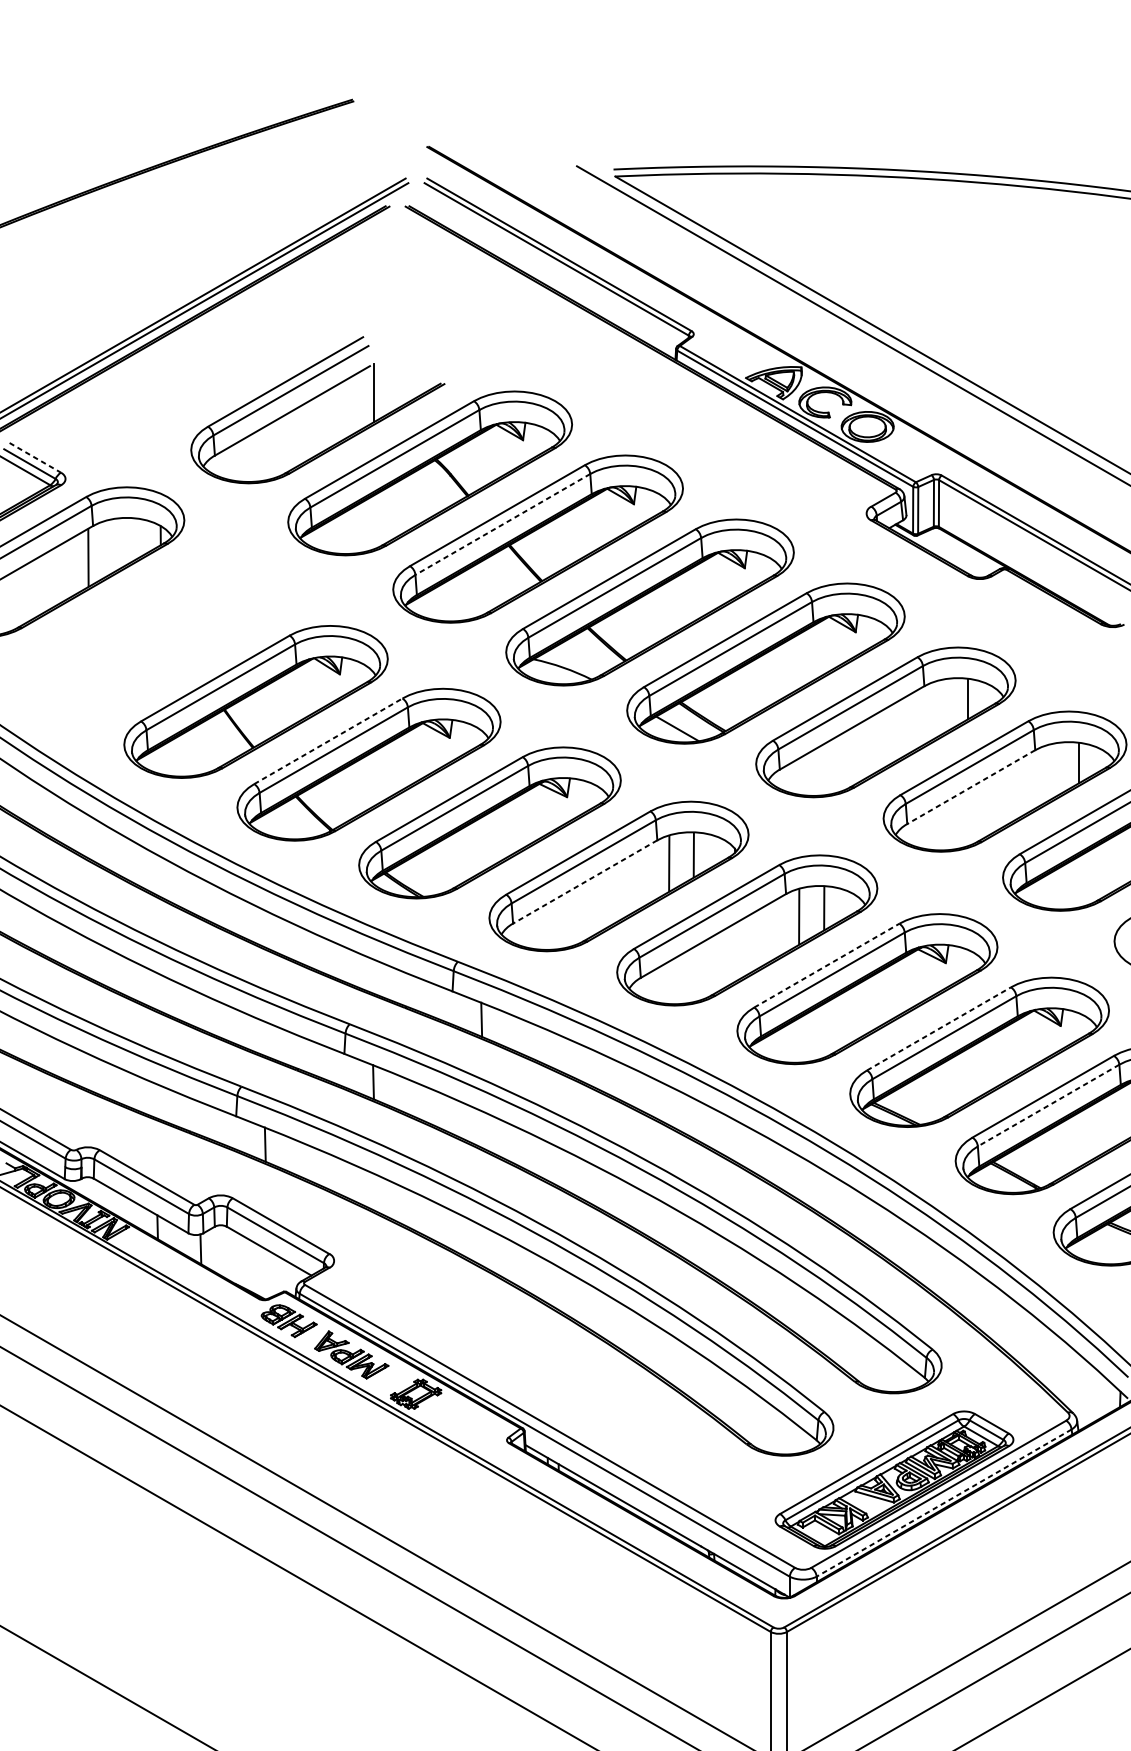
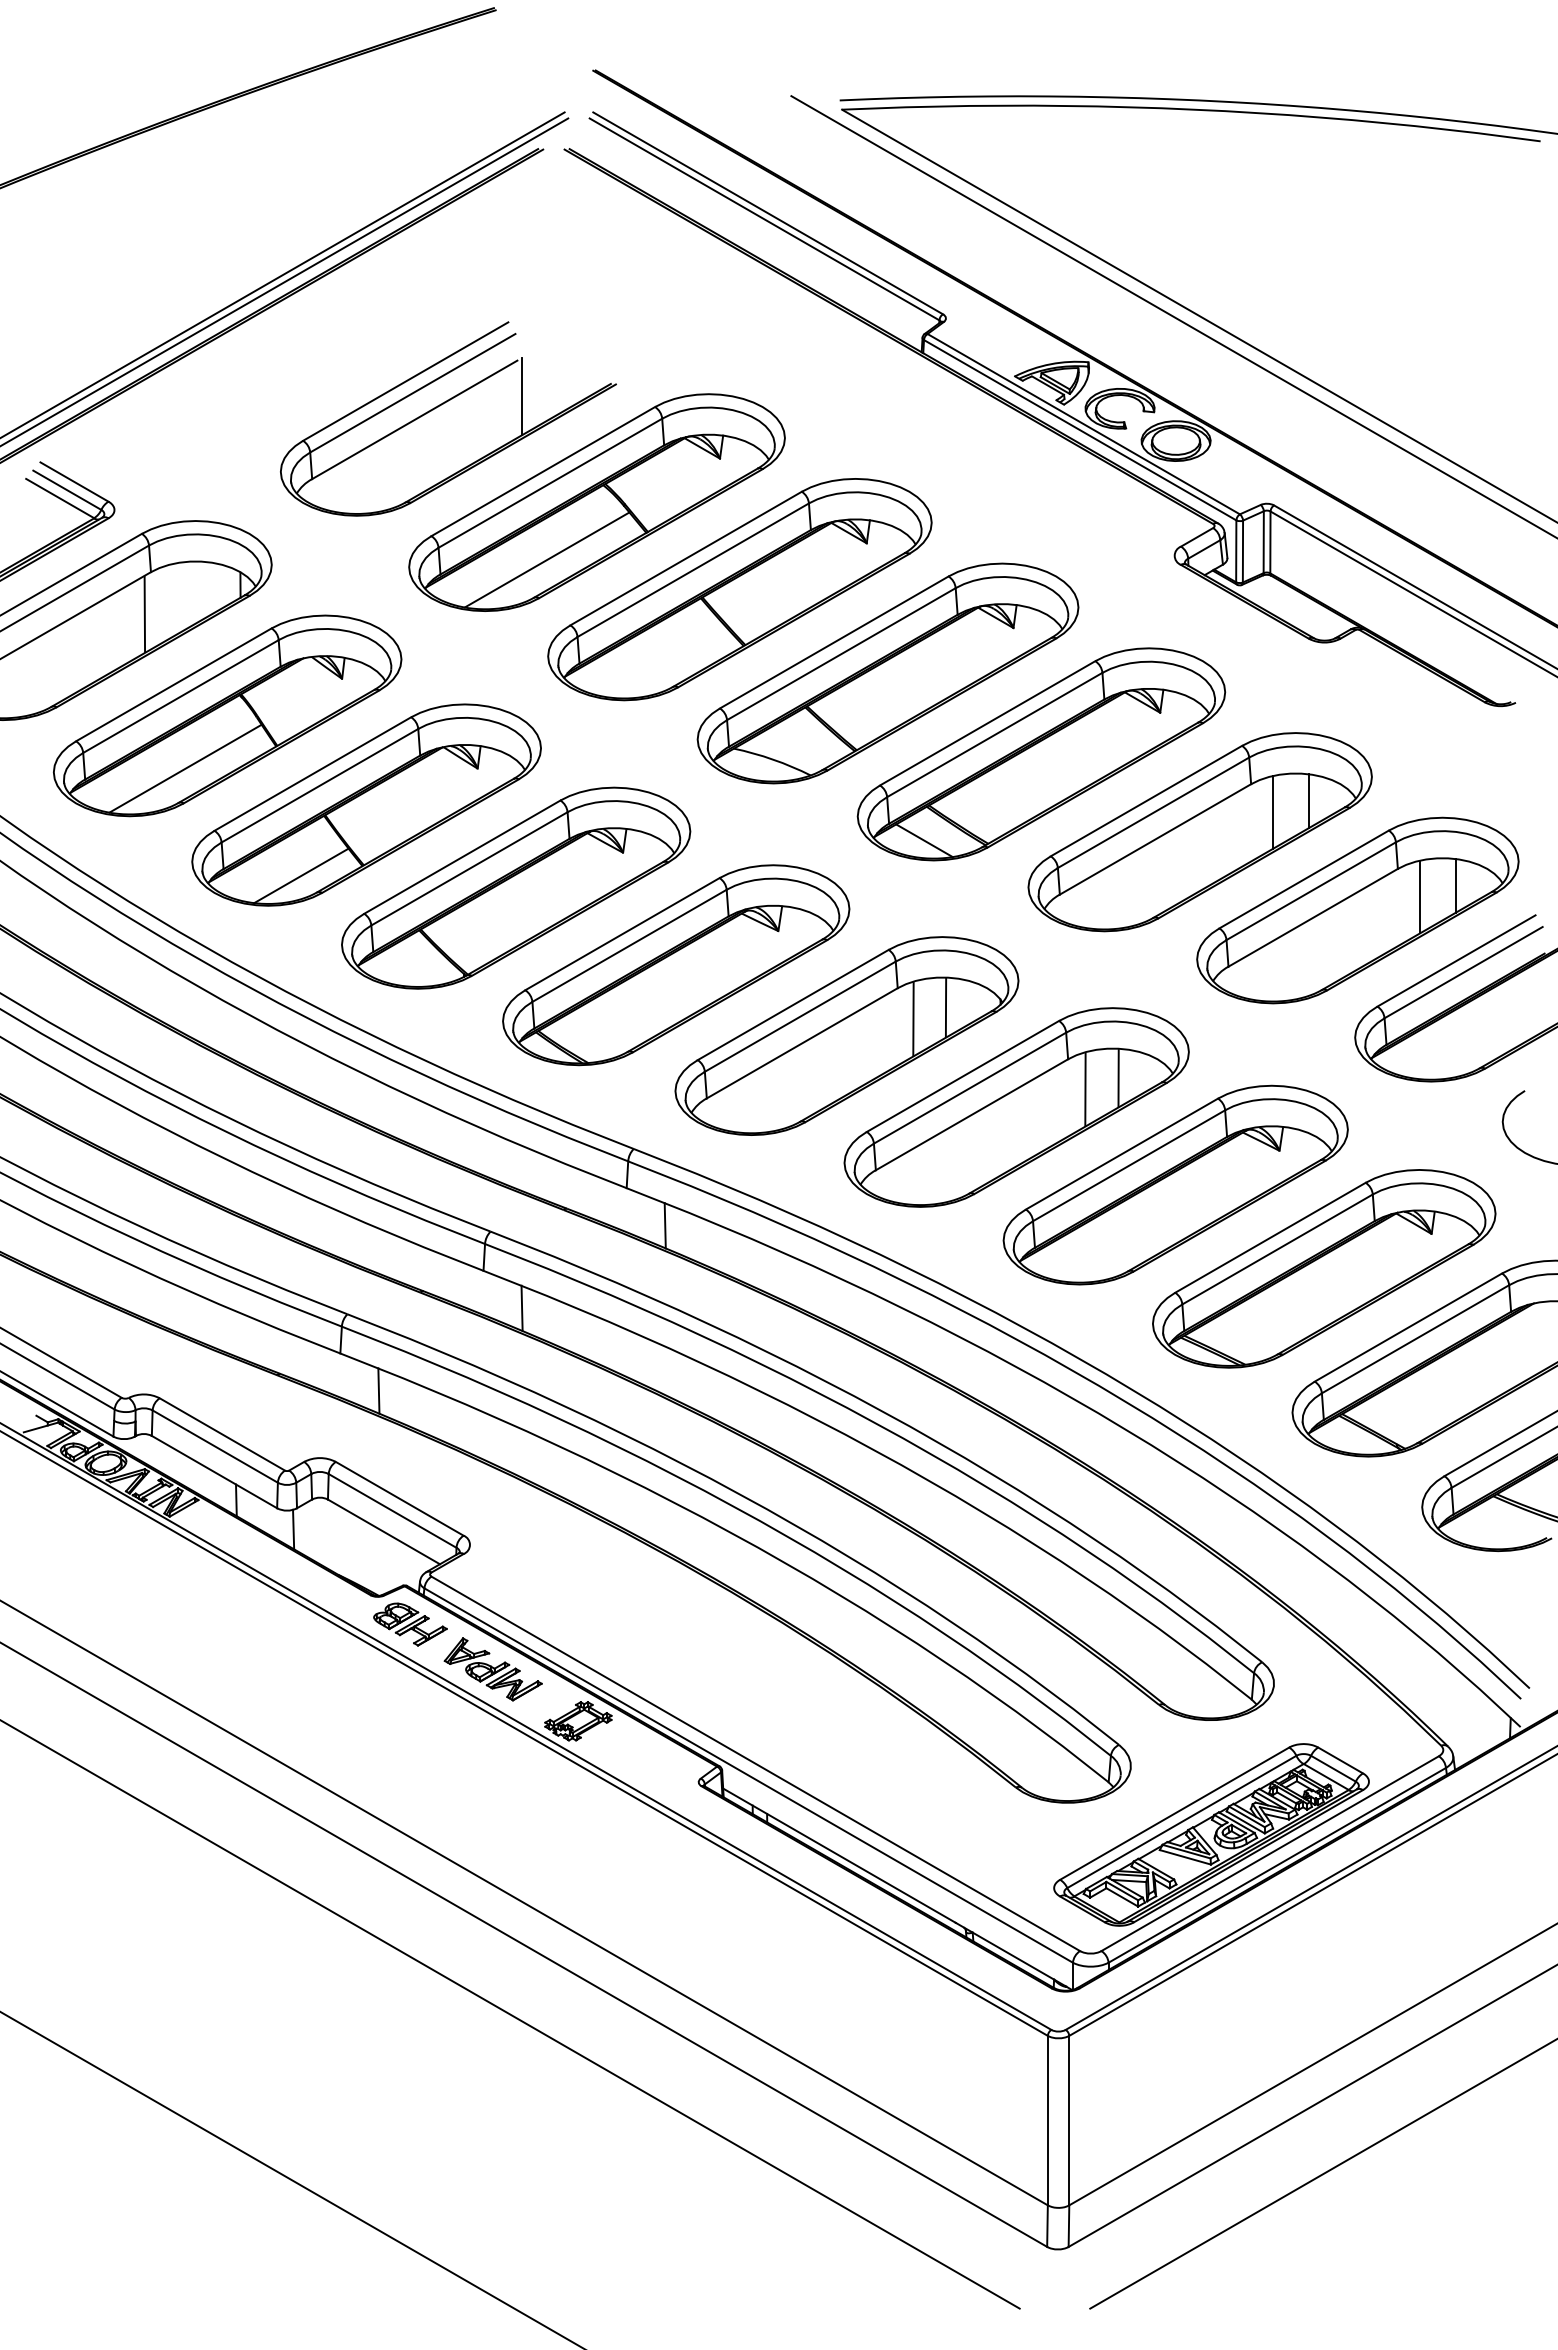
line: (35, 458) -> (74, 482), dashed -> solid
line: (391, 516) -> (546, 559), added
line: (503, 524) -> (693, 570), dashed -> solid
part: (150, 634) -> (227, 715), added
line: (941, 706) -> (1273, 811), added
line: (328, 740) -> (462, 856), dashed -> solid
line: (206, 755) -> (301, 875), added
line: (1052, 771) -> (1420, 896), added
line: (971, 786) -> (1313, 917), dashed -> solid
line: (584, 882) -> (801, 1043), dashed -> solid
line: (826, 965) -> (1121, 1154), dashed -> solid
line: (939, 1028) -> (1270, 1237), dashed -> solid
line: (1048, 1105) -> (1415, 1339), dashed -> solid
line: (944, 1503) -> (1277, 1865), dashed -> solid

